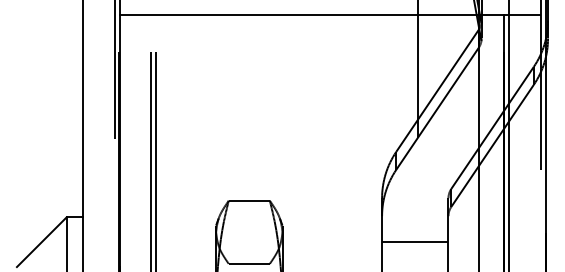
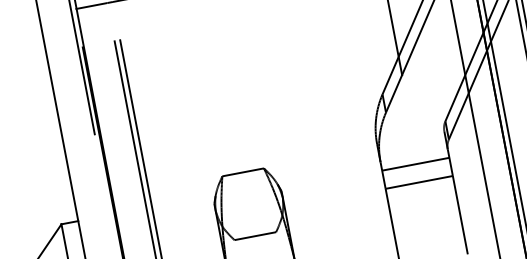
line: (415, 224) -> (416, 164), added

